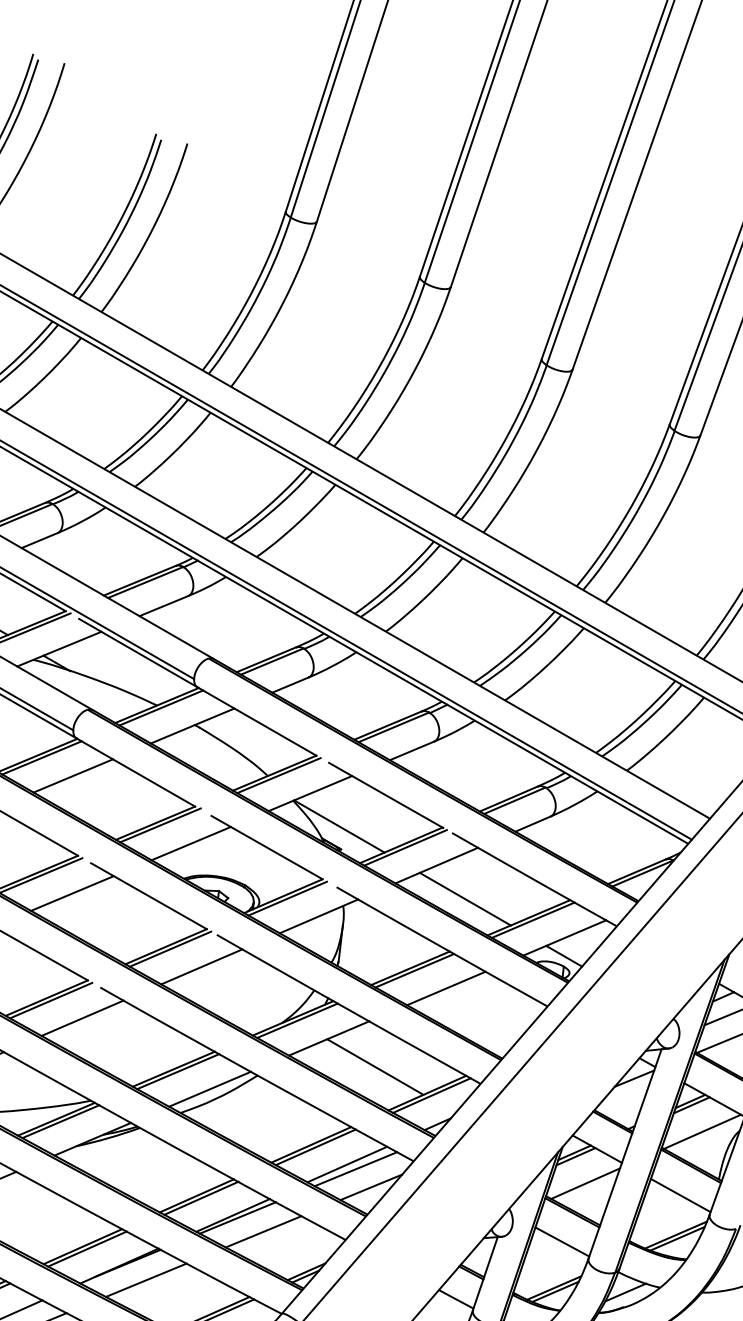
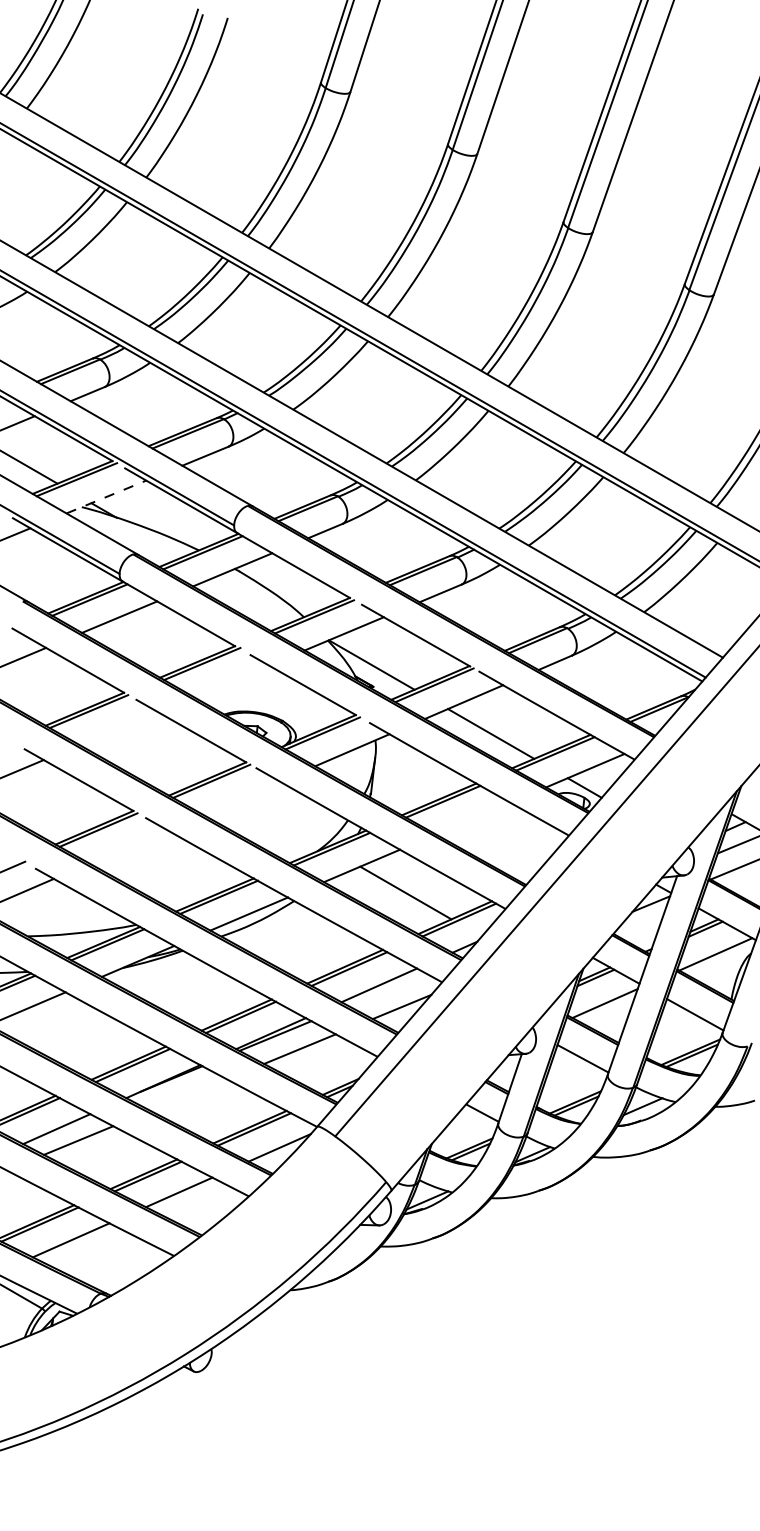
line: (59, 648) -> (106, 496), solid -> dashed
line: (190, 843) -> (230, 681), removed
line: (72, 893) -> (118, 728), removed
line: (201, 966) -> (241, 797), removed
line: (445, 988) -> (472, 818), removed
line: (82, 1017) -> (128, 846), removed
line: (355, 1168) -> (387, 989), removed
line: (145, 1279) -> (188, 1094), removed

